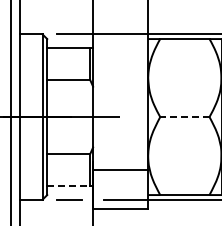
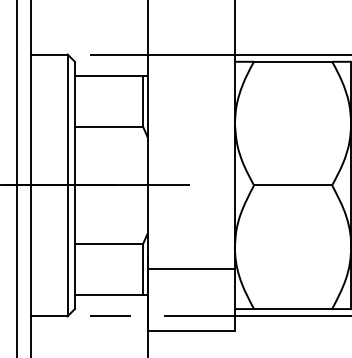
line: (184, 117) -> (292, 186), dashed -> solid
line: (68, 185) -> (108, 293), dashed -> solid

